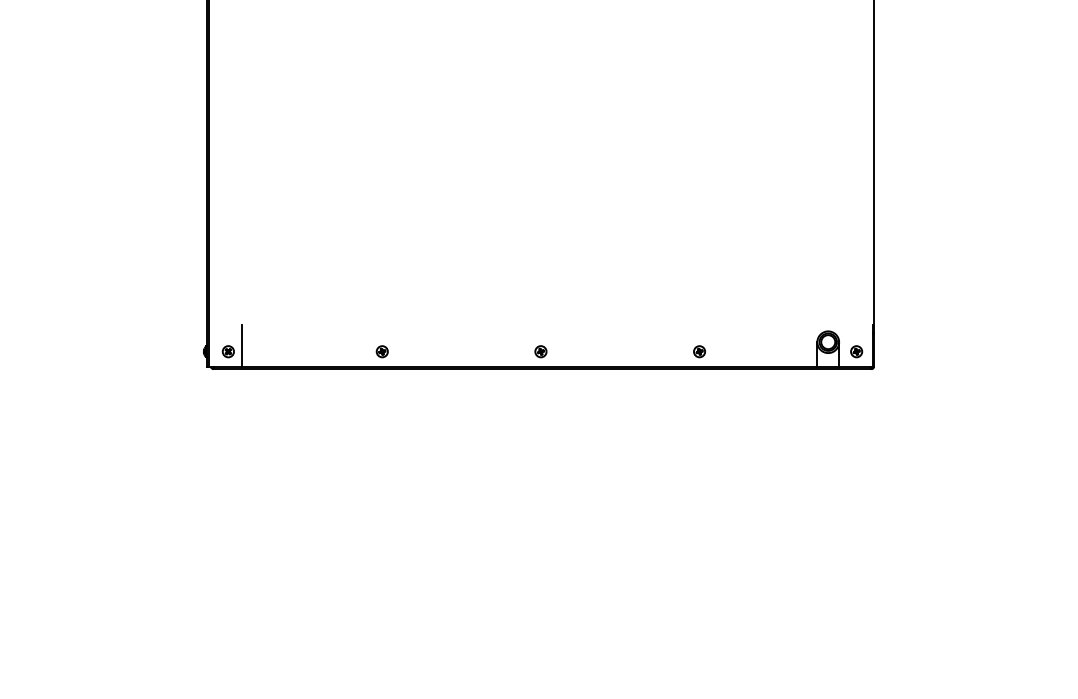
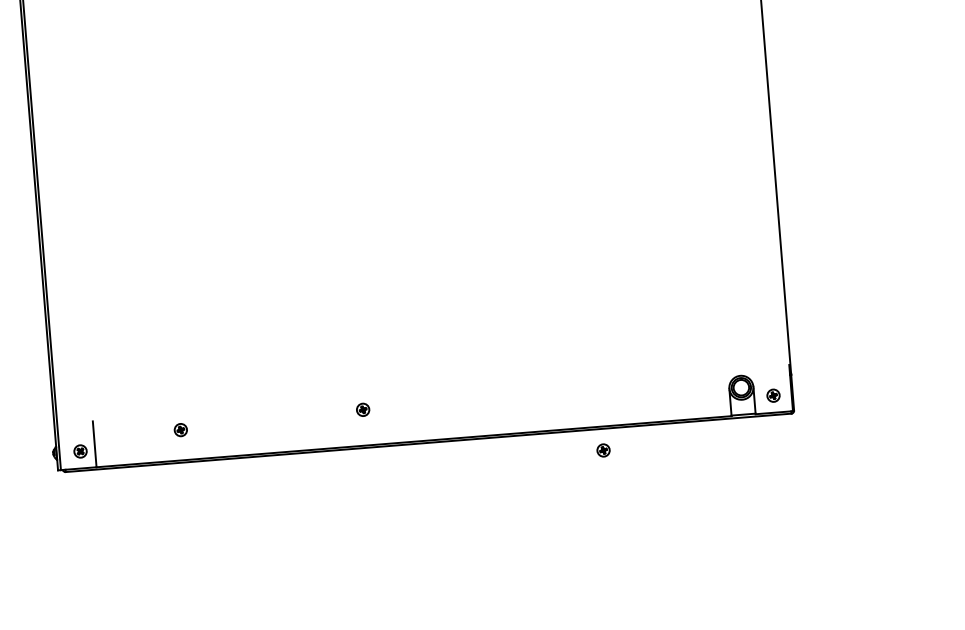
part: (381, 351) -> (179, 429), moved
part: (540, 351) -> (362, 409), moved
part: (699, 351) -> (603, 450), moved

